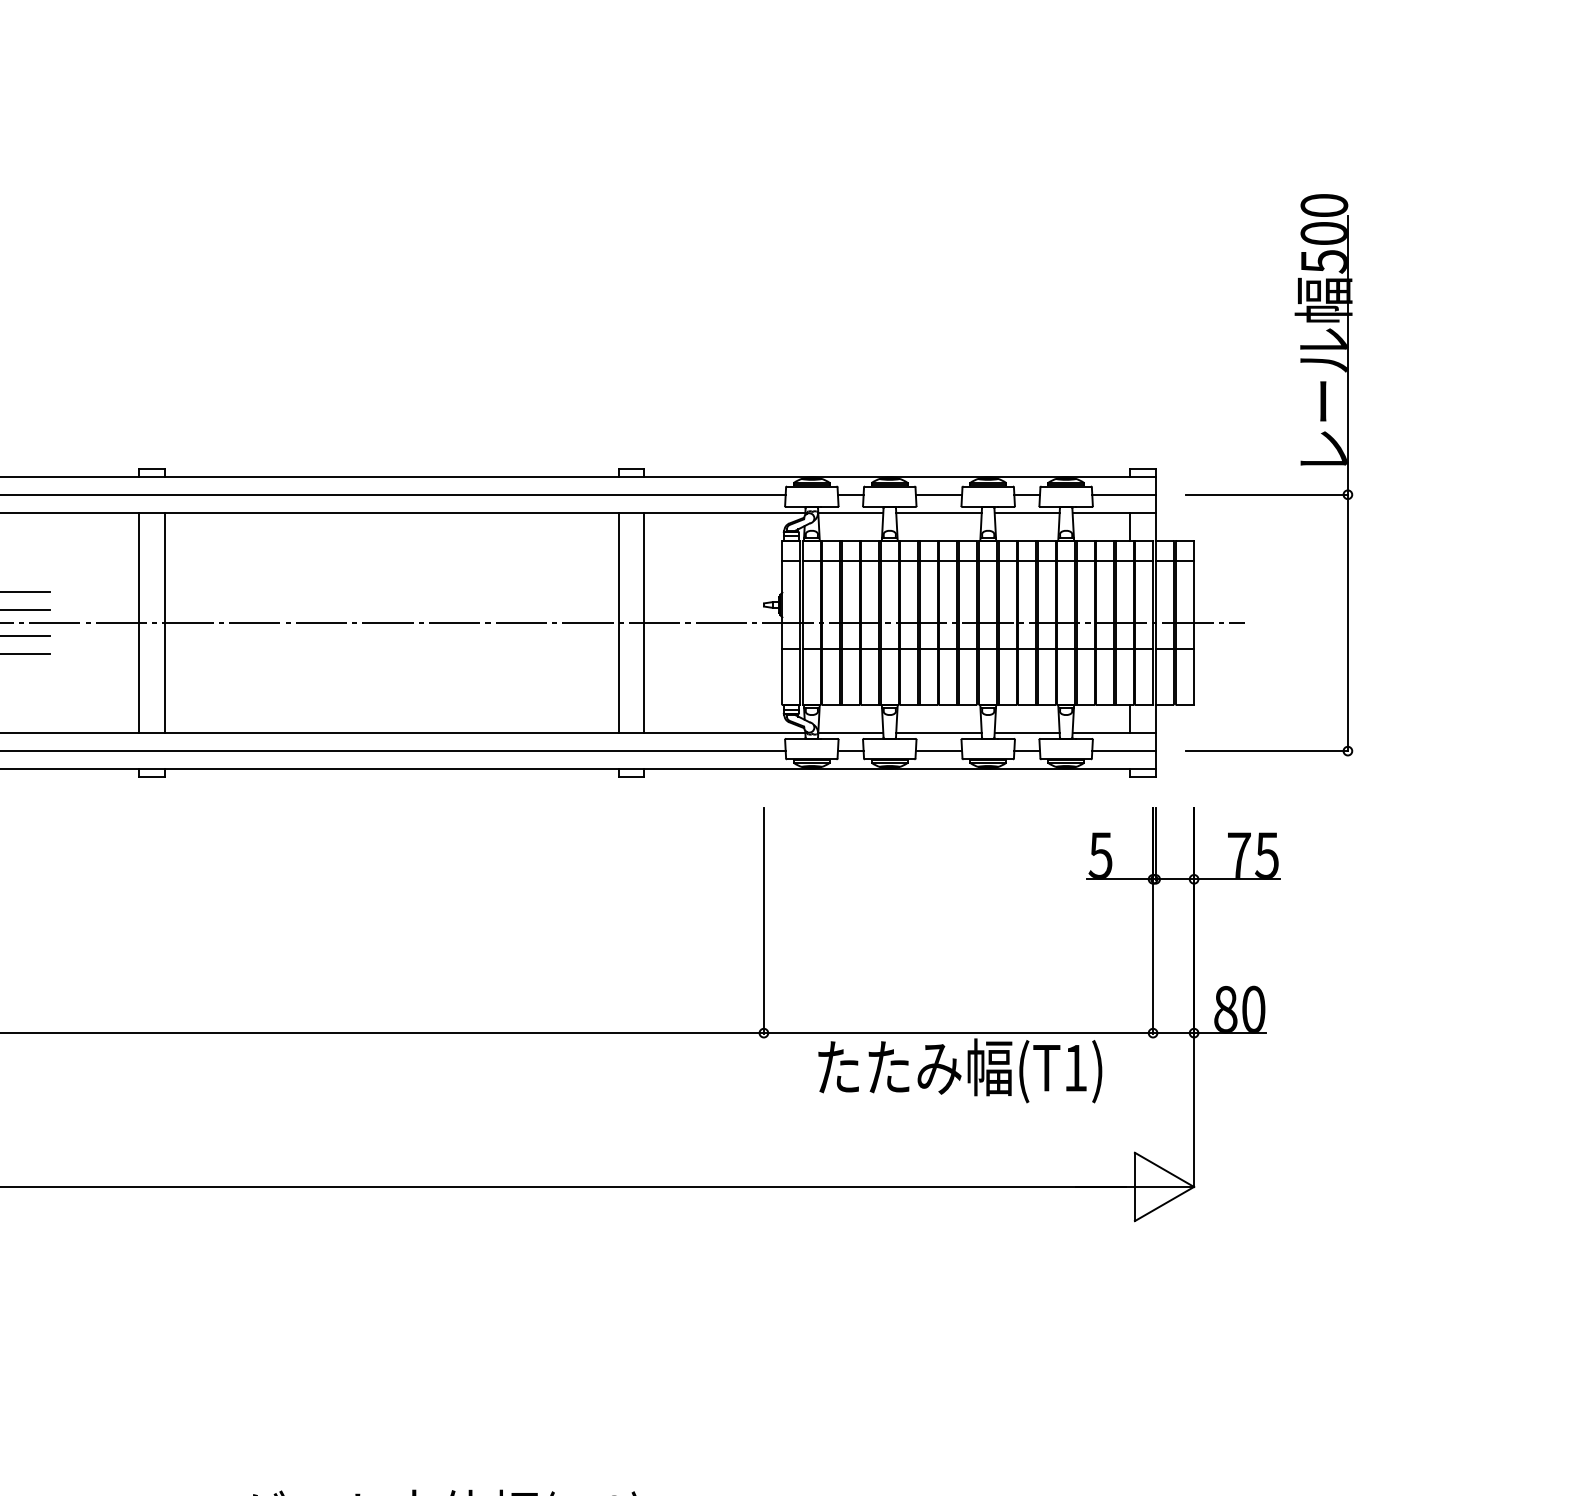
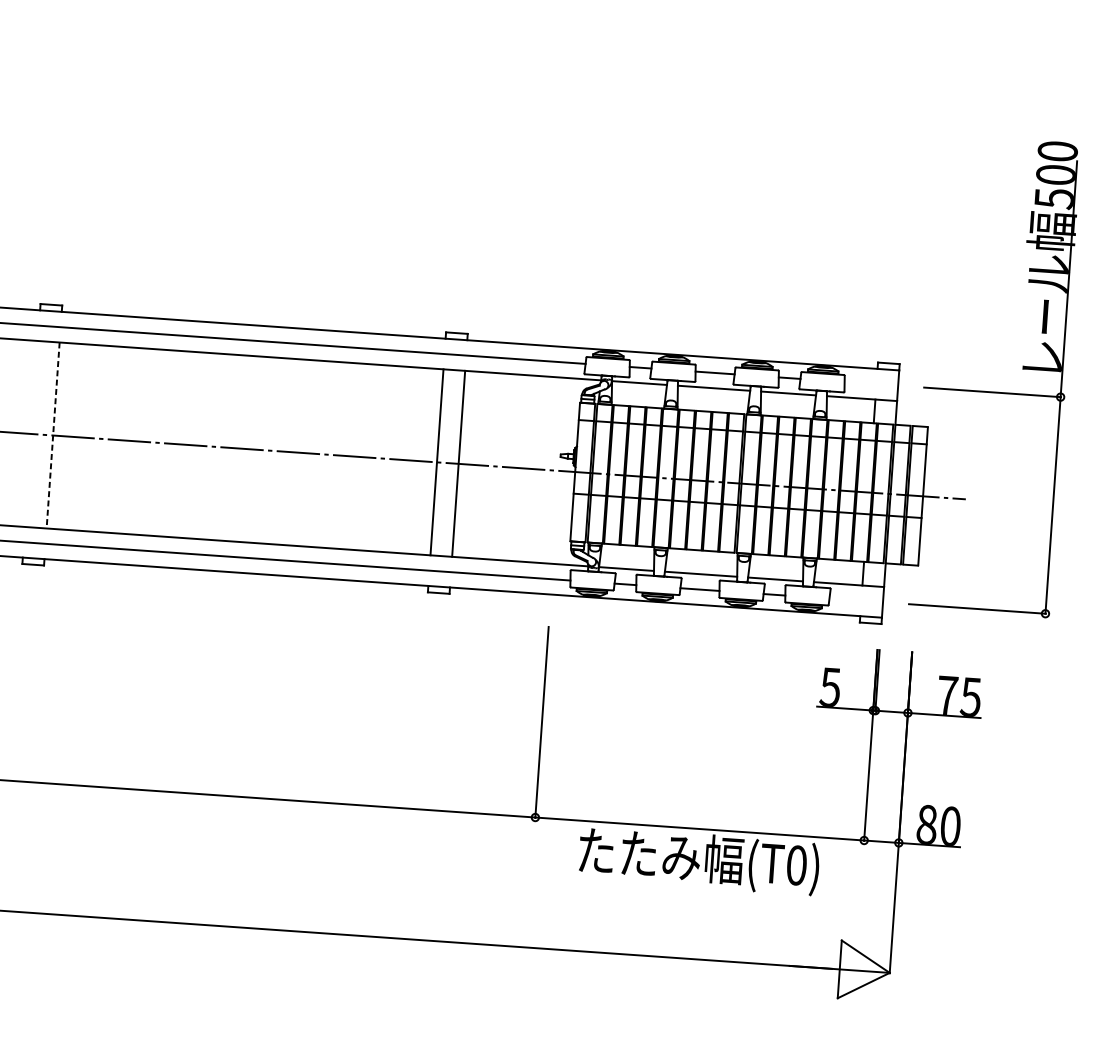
line: (1123, 494) -> (871, 383), removed
line: (138, 622) -> (31, 433), removed
line: (164, 623) -> (53, 435), solid -> dashed
line: (1123, 751) -> (855, 600), removed
text: (1075, 1067) -> (796, 864), (T1) -> (T0)

